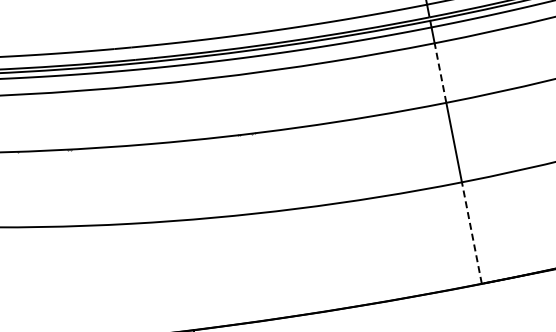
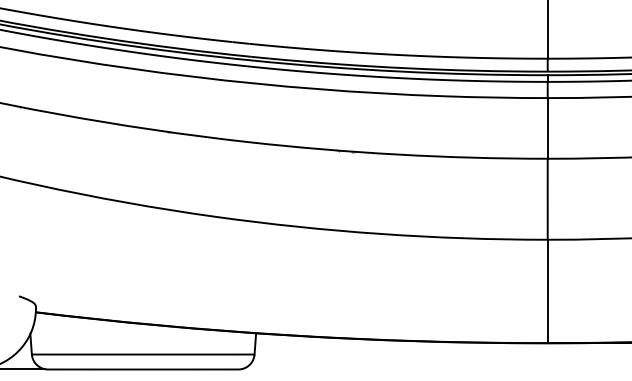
line: (440, 72) -> (547, 127), dashed -> solid
line: (471, 233) -> (547, 291), dashed -> solid

